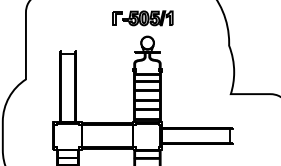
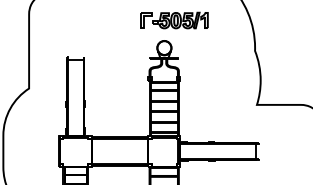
part: (142, 18) -> (174, 20), moved

